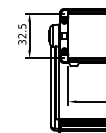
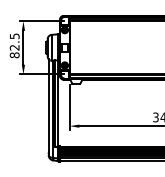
text: (22, 42) -> (14, 55), 32.5 -> 82.5

